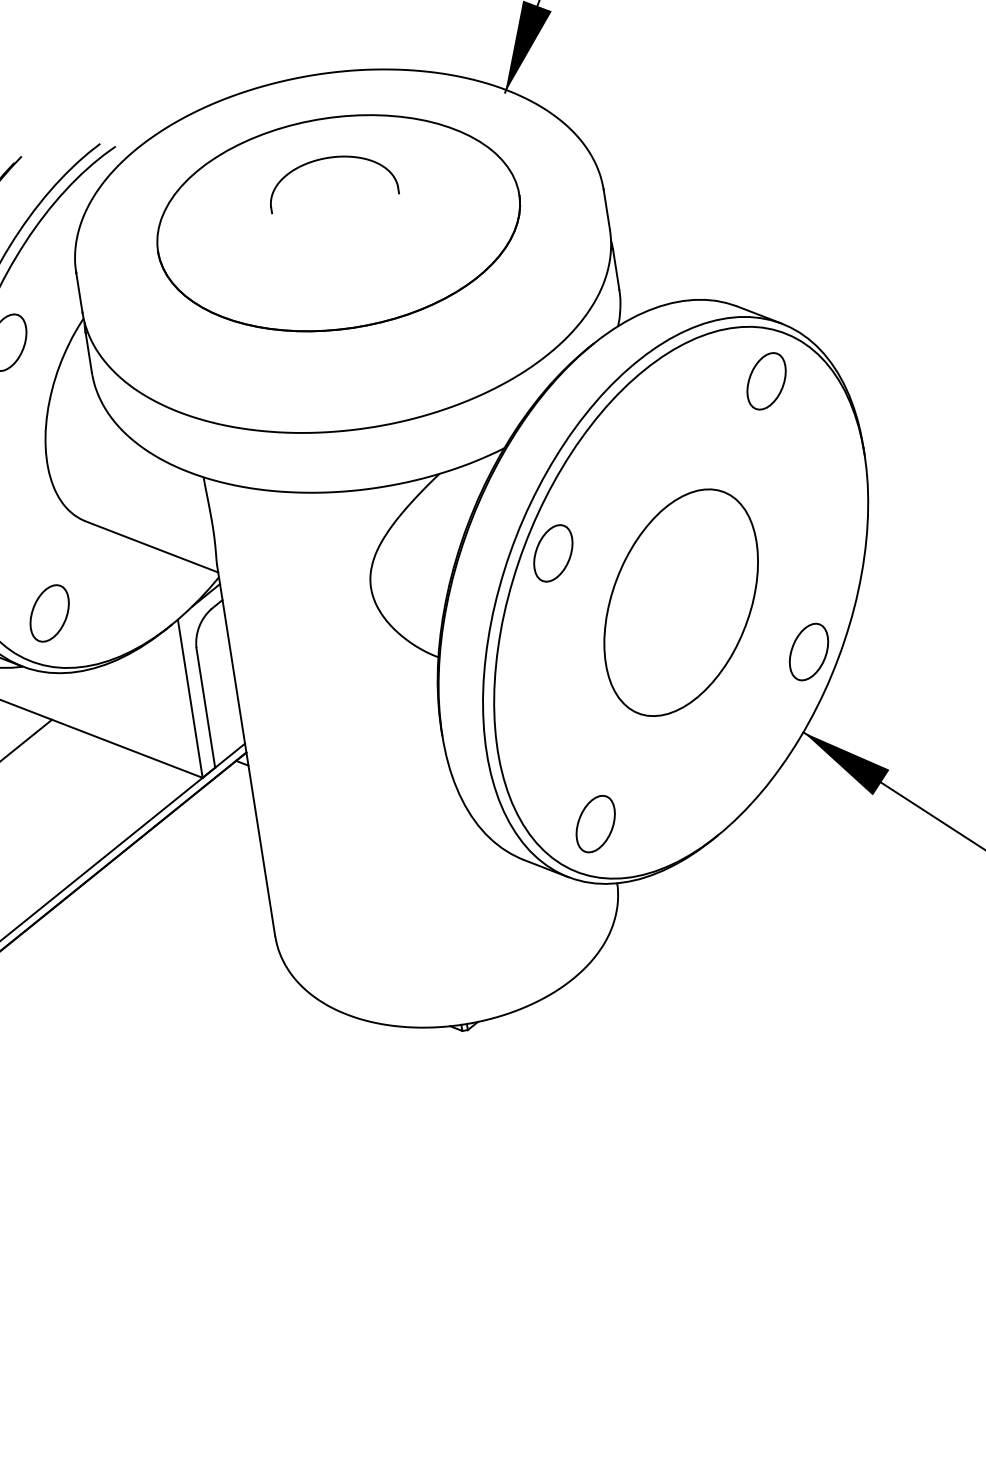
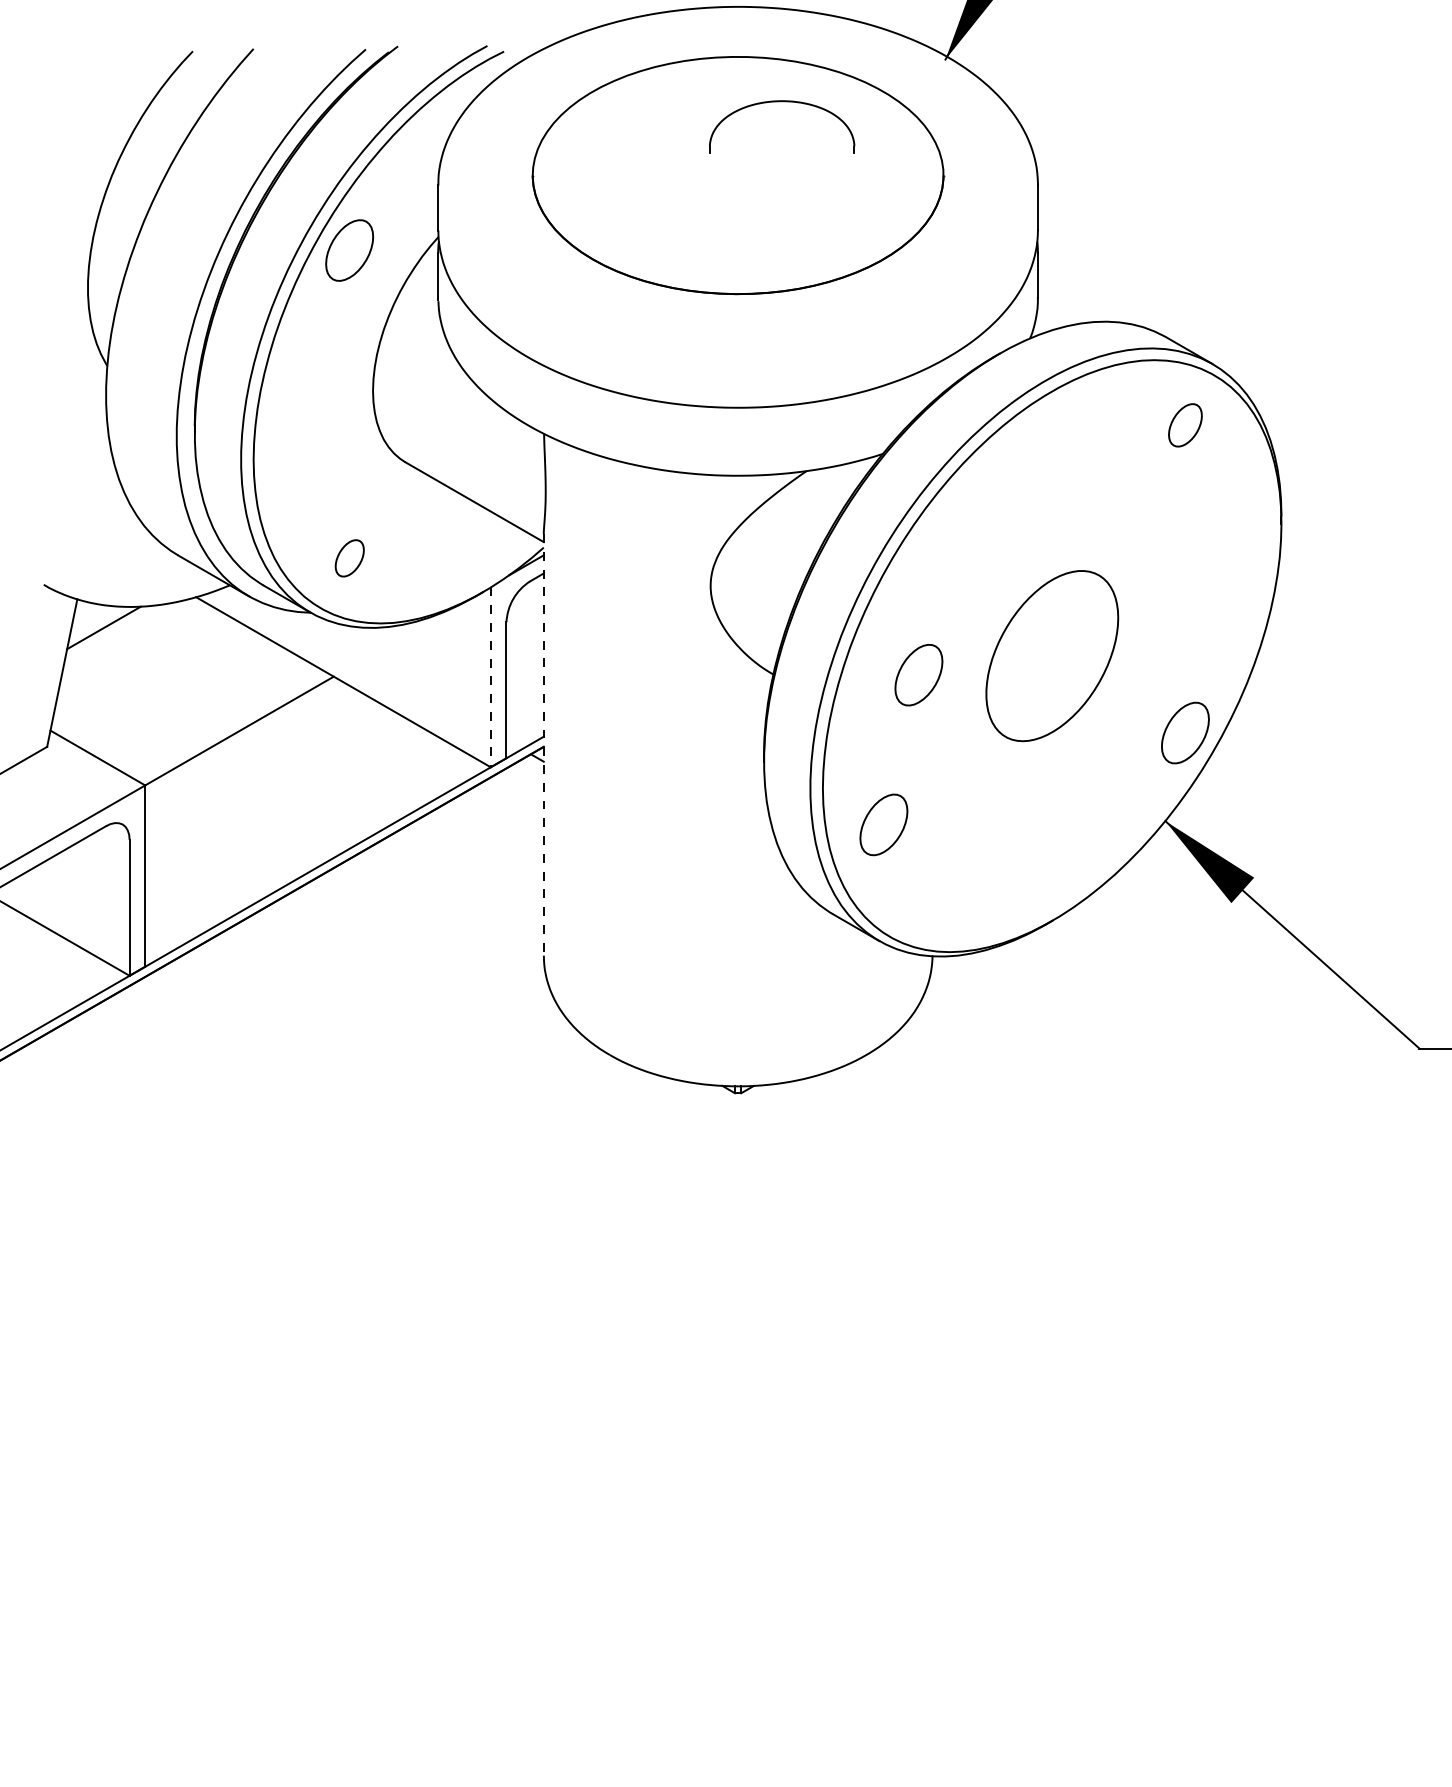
part: (328, 158) -> (782, 102), moved
part: (766, 381) -> (1185, 425), size x0.7
part: (553, 553) -> (918, 675), moved
part: (681, 602) -> (1052, 655), size x0.7
part: (49, 613) -> (349, 558), size x0.6
line: (190, 698) -> (490, 677), solid -> dashed
line: (245, 750) -> (543, 744), solid -> dashed
part: (595, 823) -> (883, 824), moved

